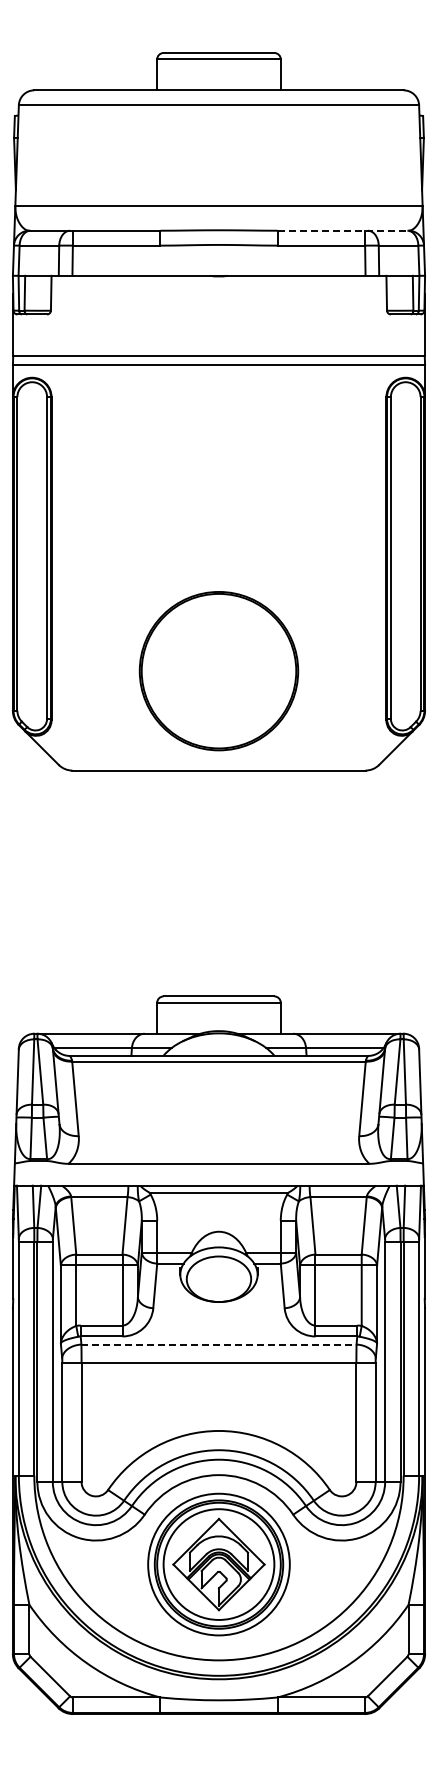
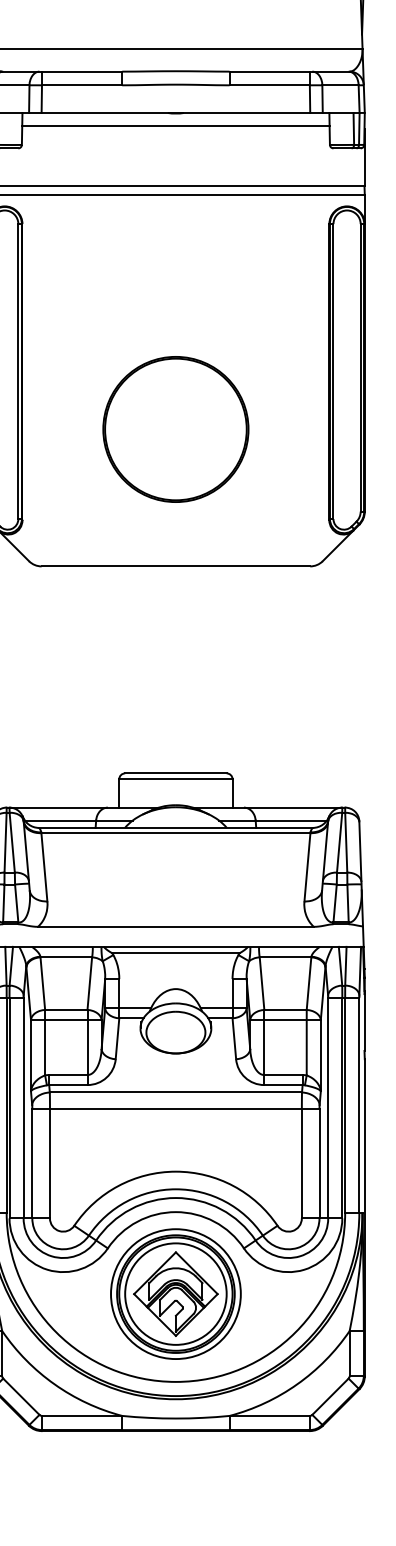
line: (343, 230) -> (290, 71), dashed -> solid
line: (218, 290) -> (175, 126), added
part: (218, 671) -> (175, 429), moved
line: (218, 1344) -> (175, 1092), dashed -> solid

